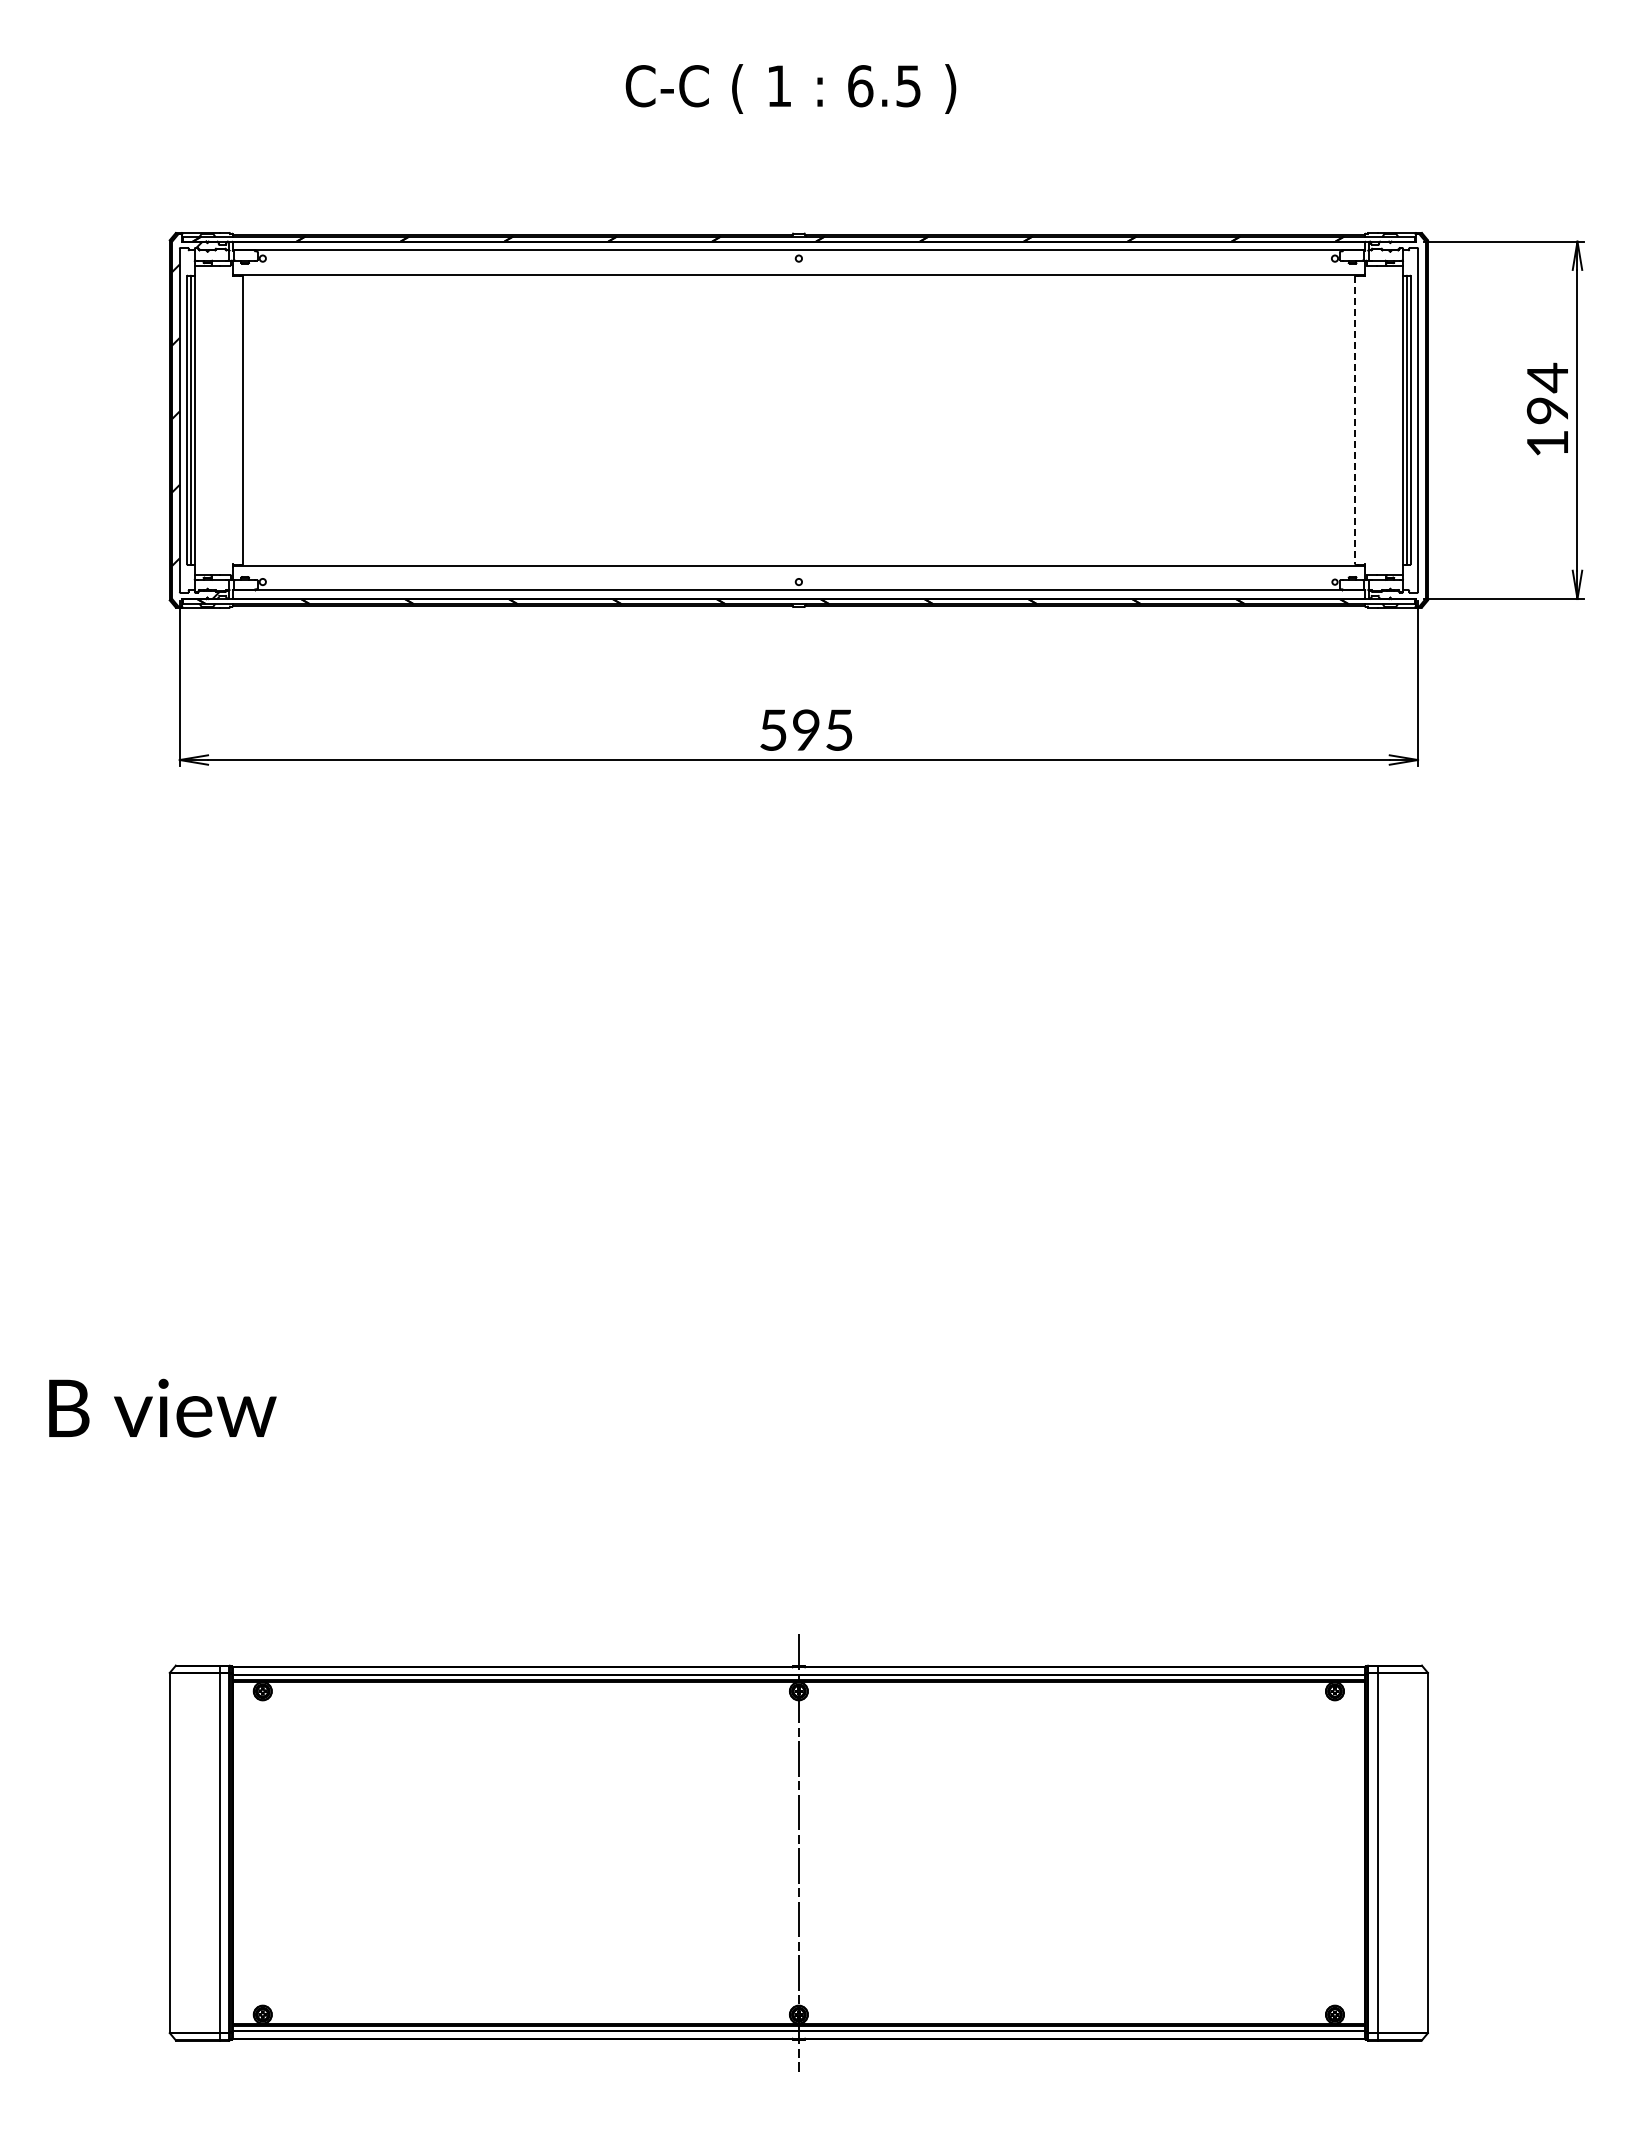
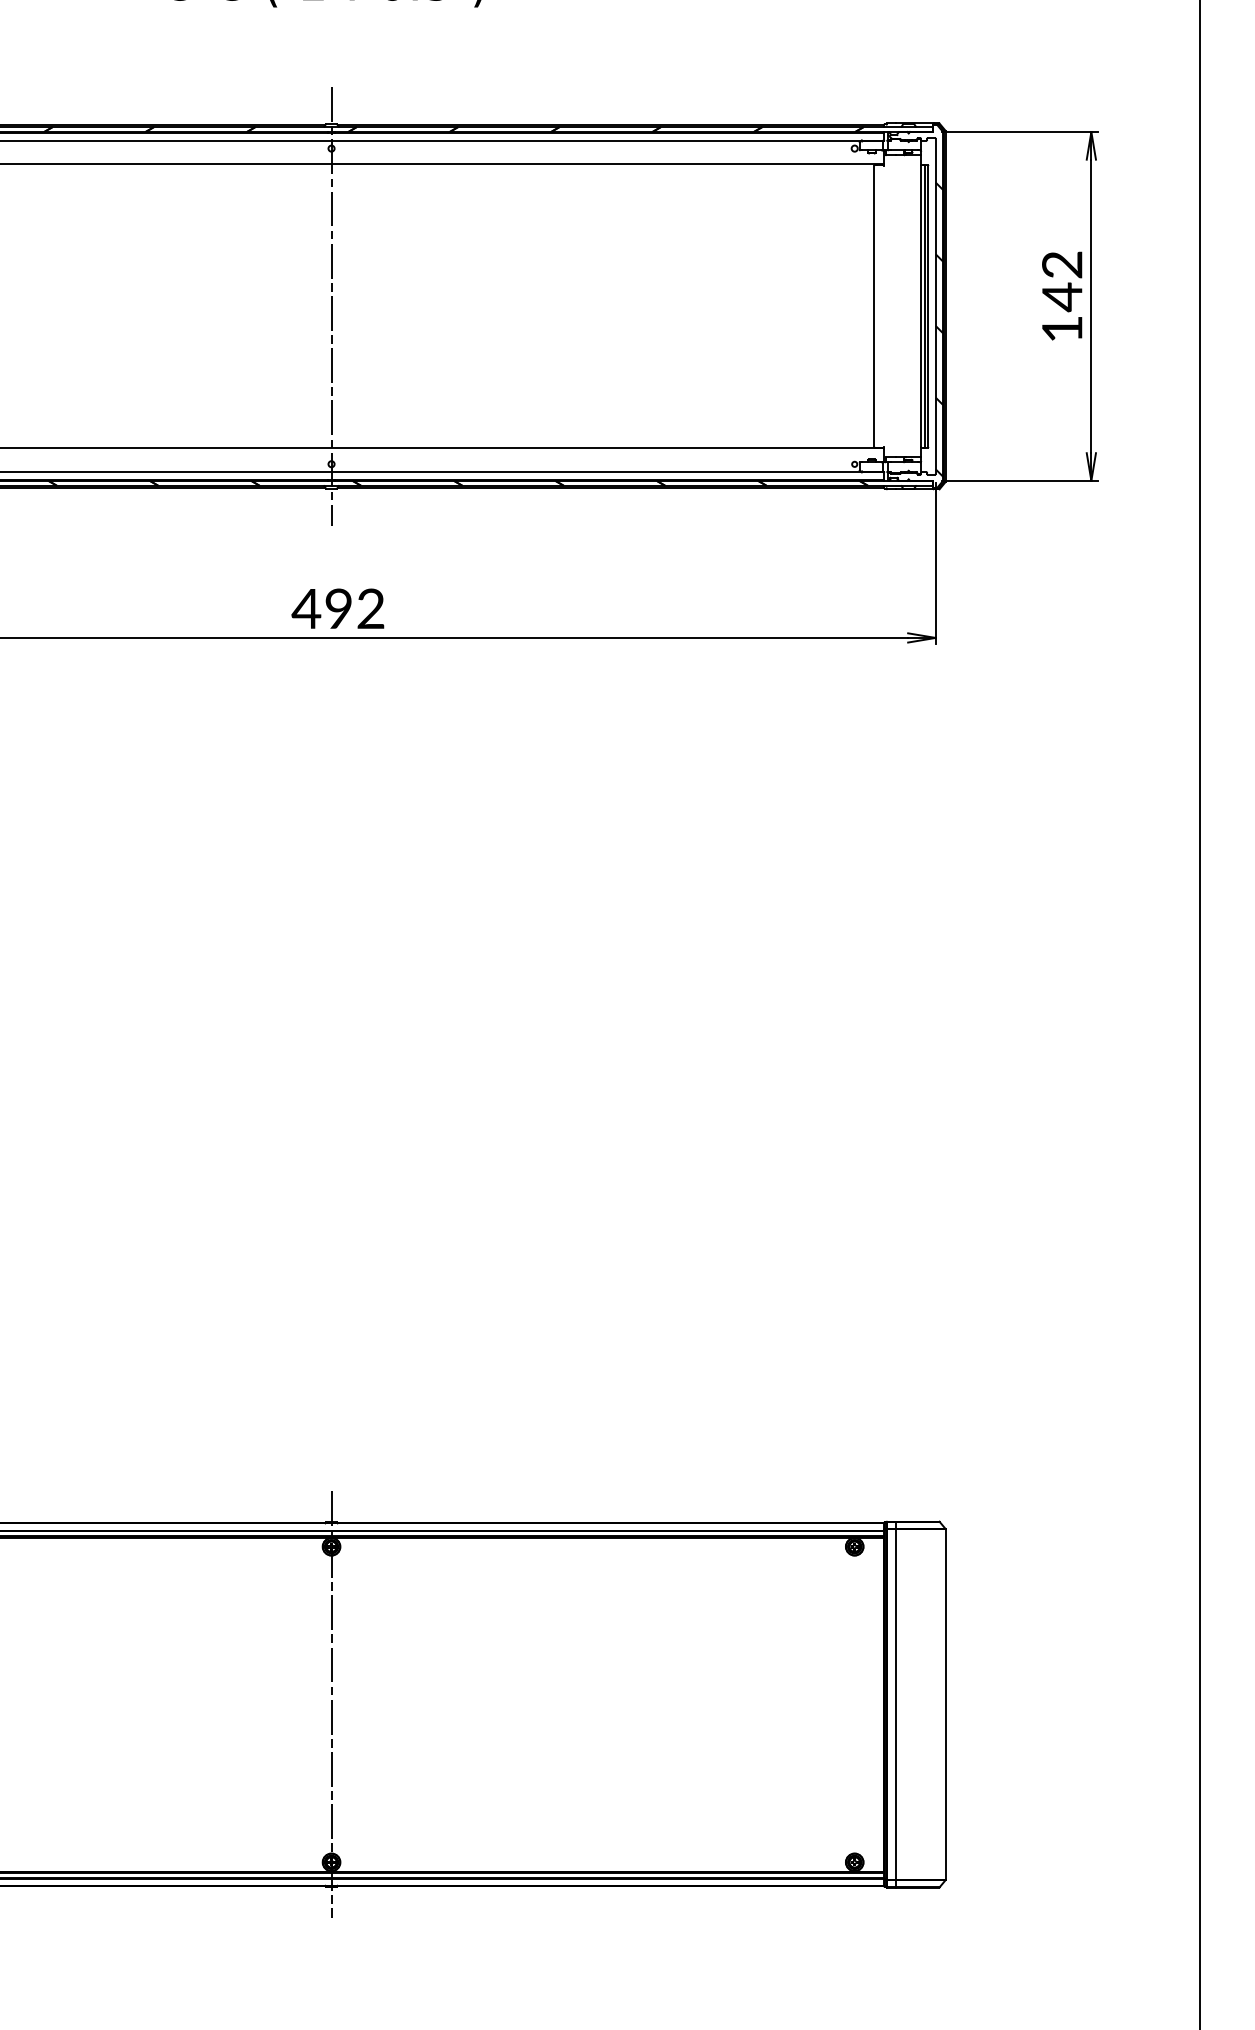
text: (1546, 394) -> (1061, 281), 194 -> 142
line: (798, 419) -> (331, 305), added
hatch: (1396, 419) -> (914, 305), added
line: (1355, 420) -> (874, 306), dashed -> solid
text: (804, 729) -> (337, 608), 595 -> 492

